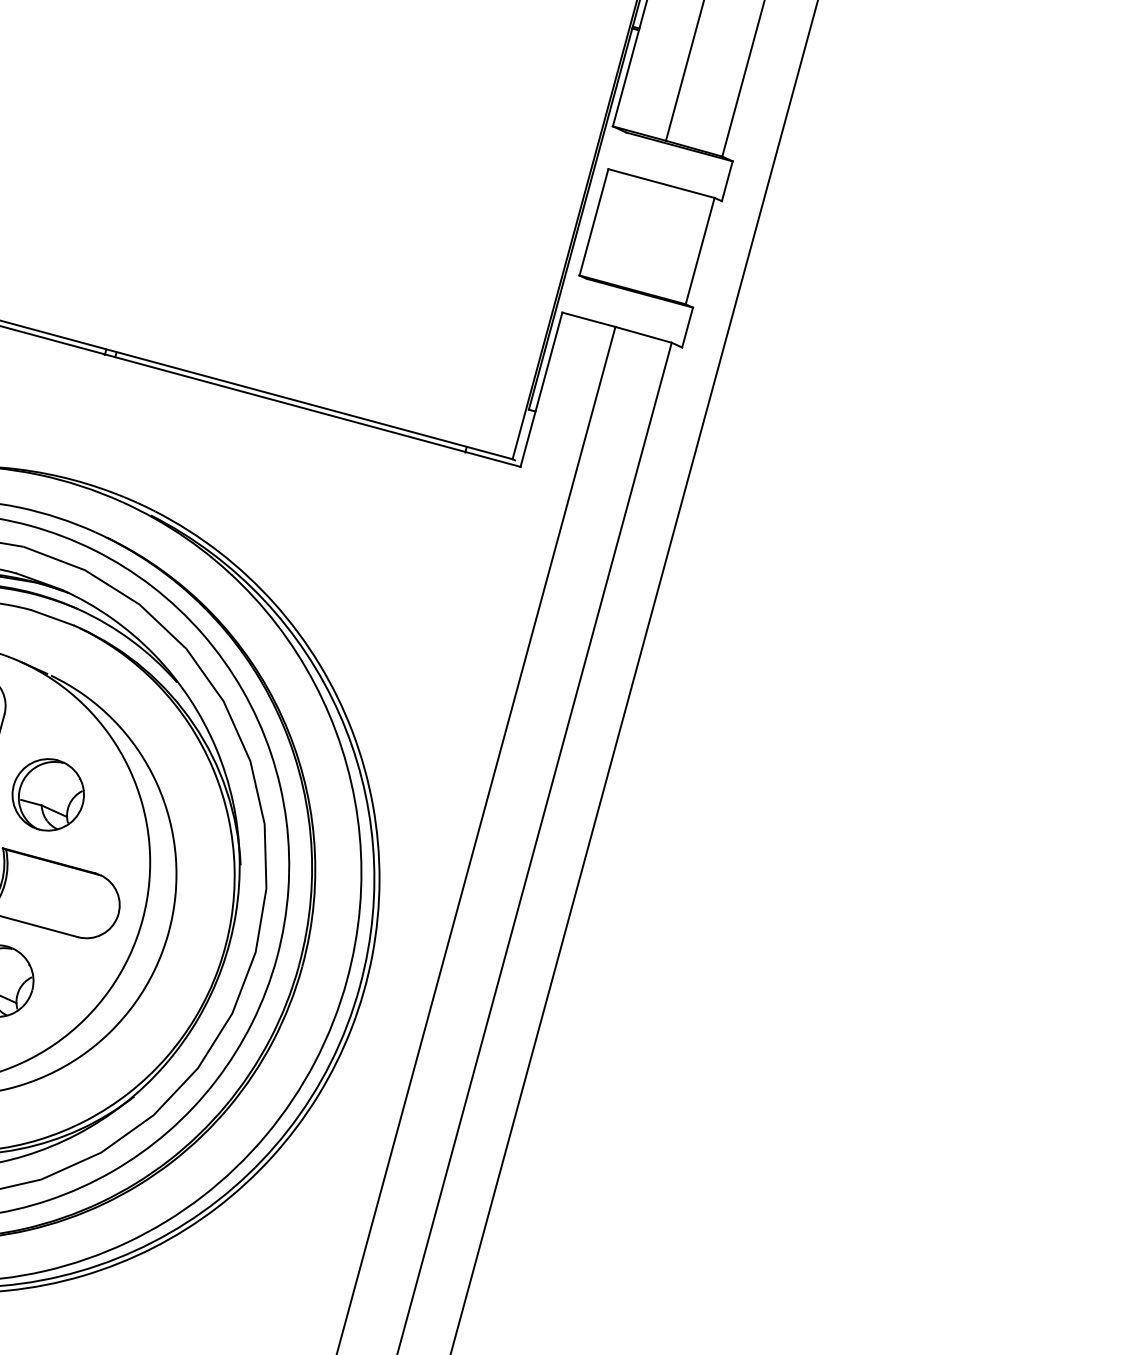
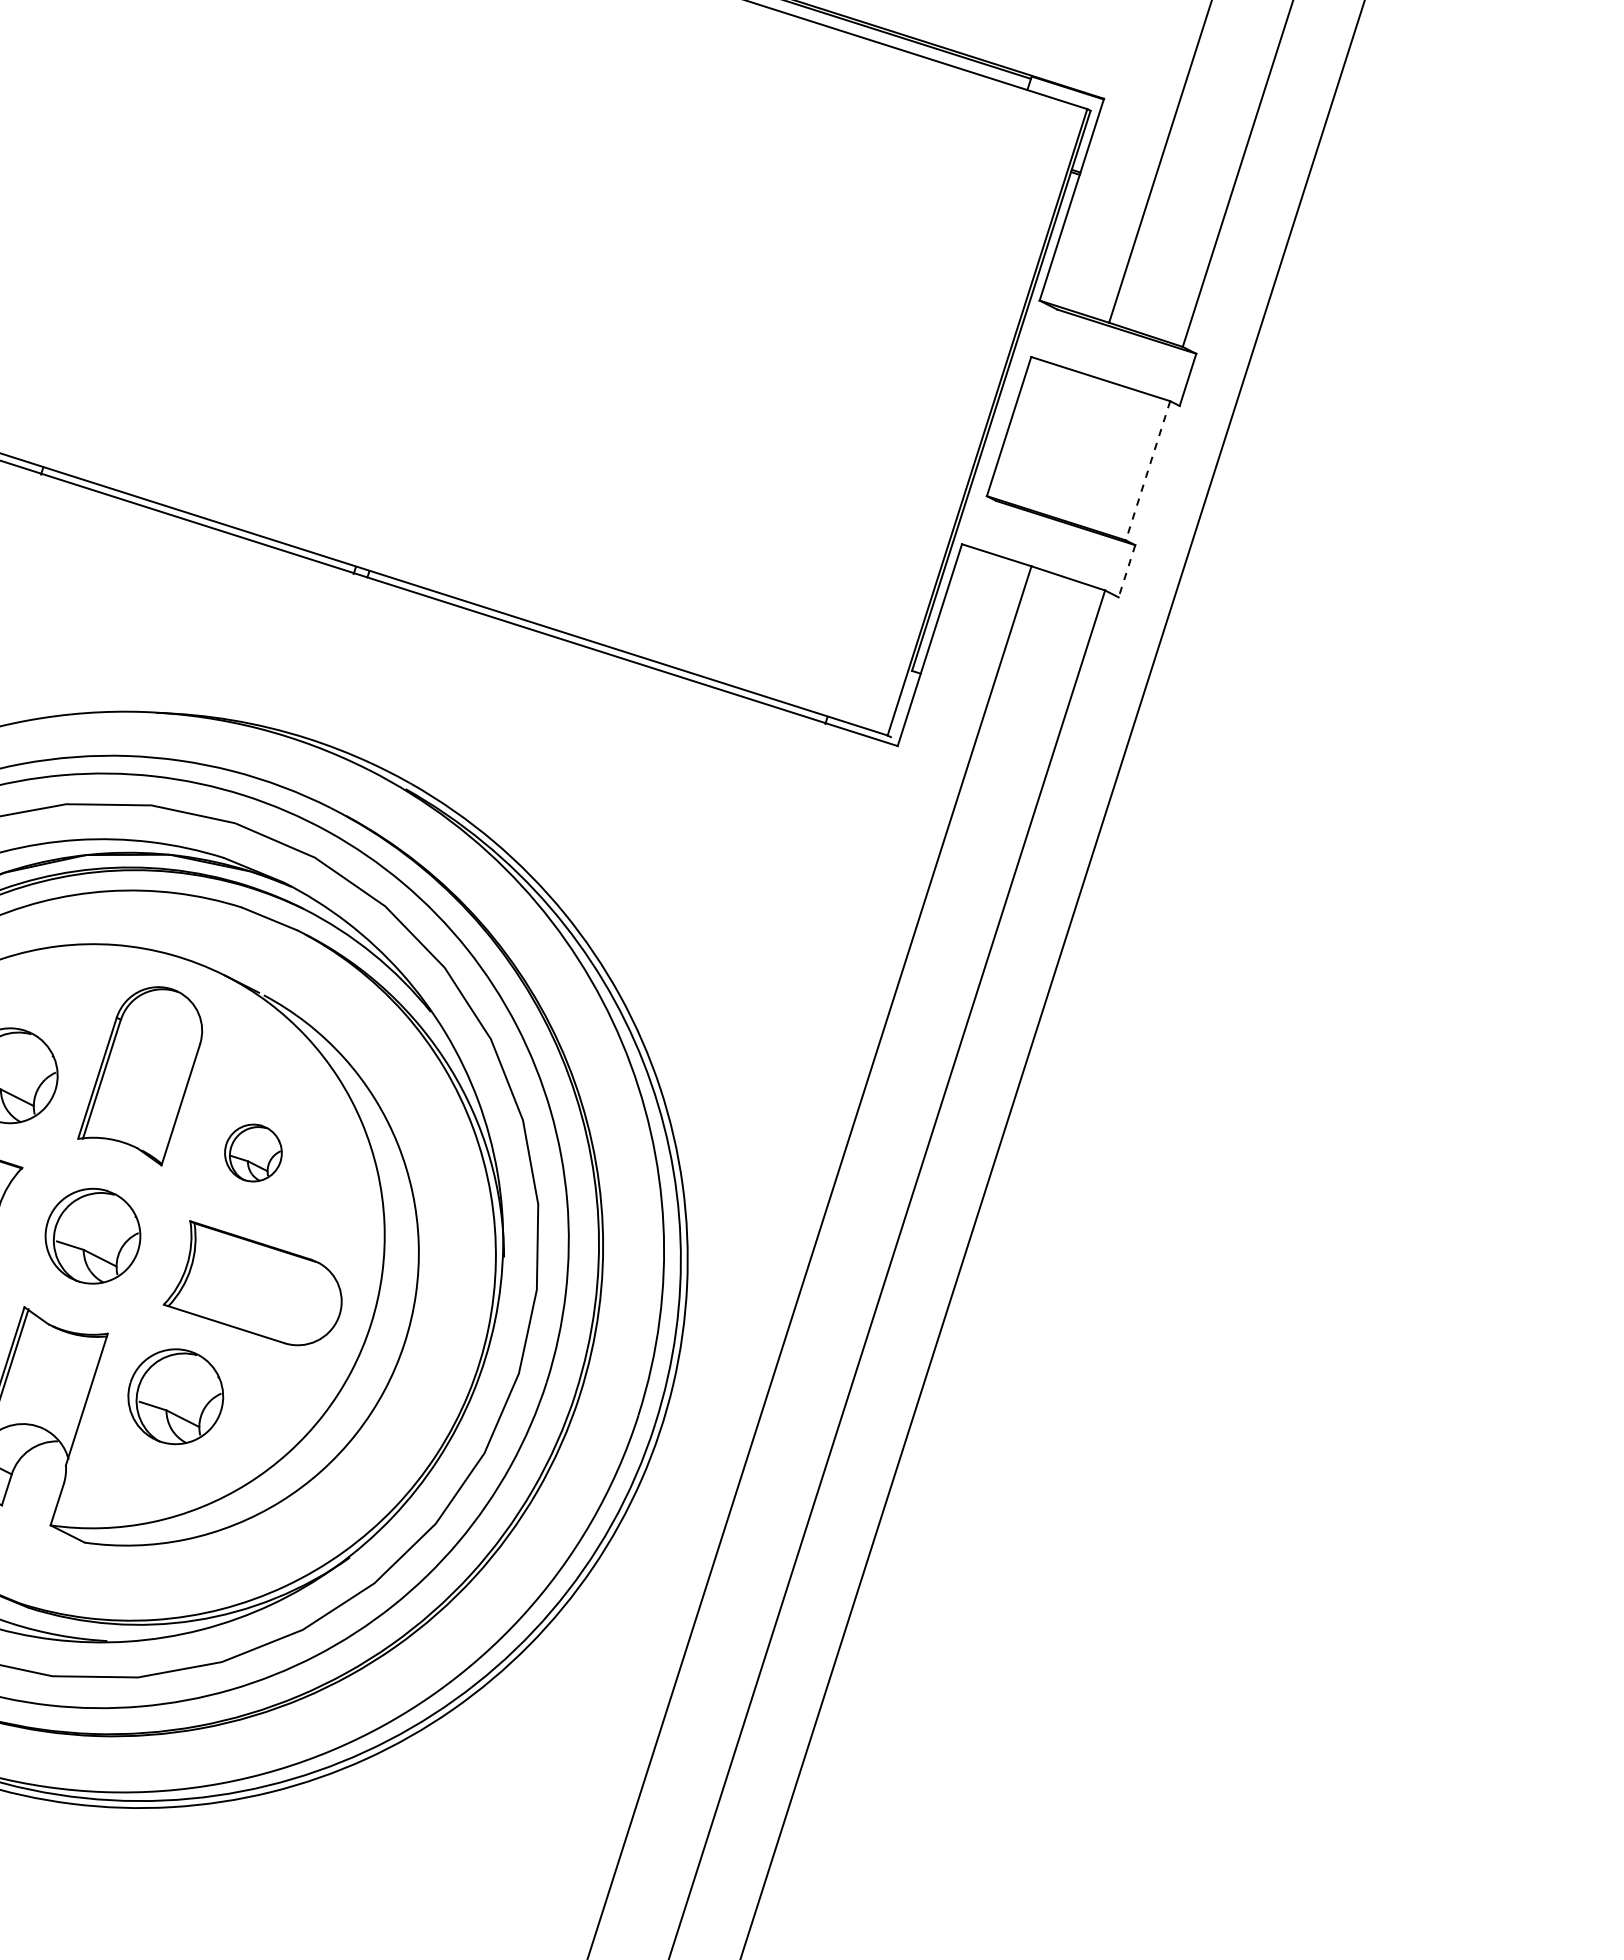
line: (699, 251) -> (1147, 471), solid -> dashed
line: (687, 327) -> (1126, 571), solid -> dashed
part: (48, 794) -> (253, 1152), size x0.6

